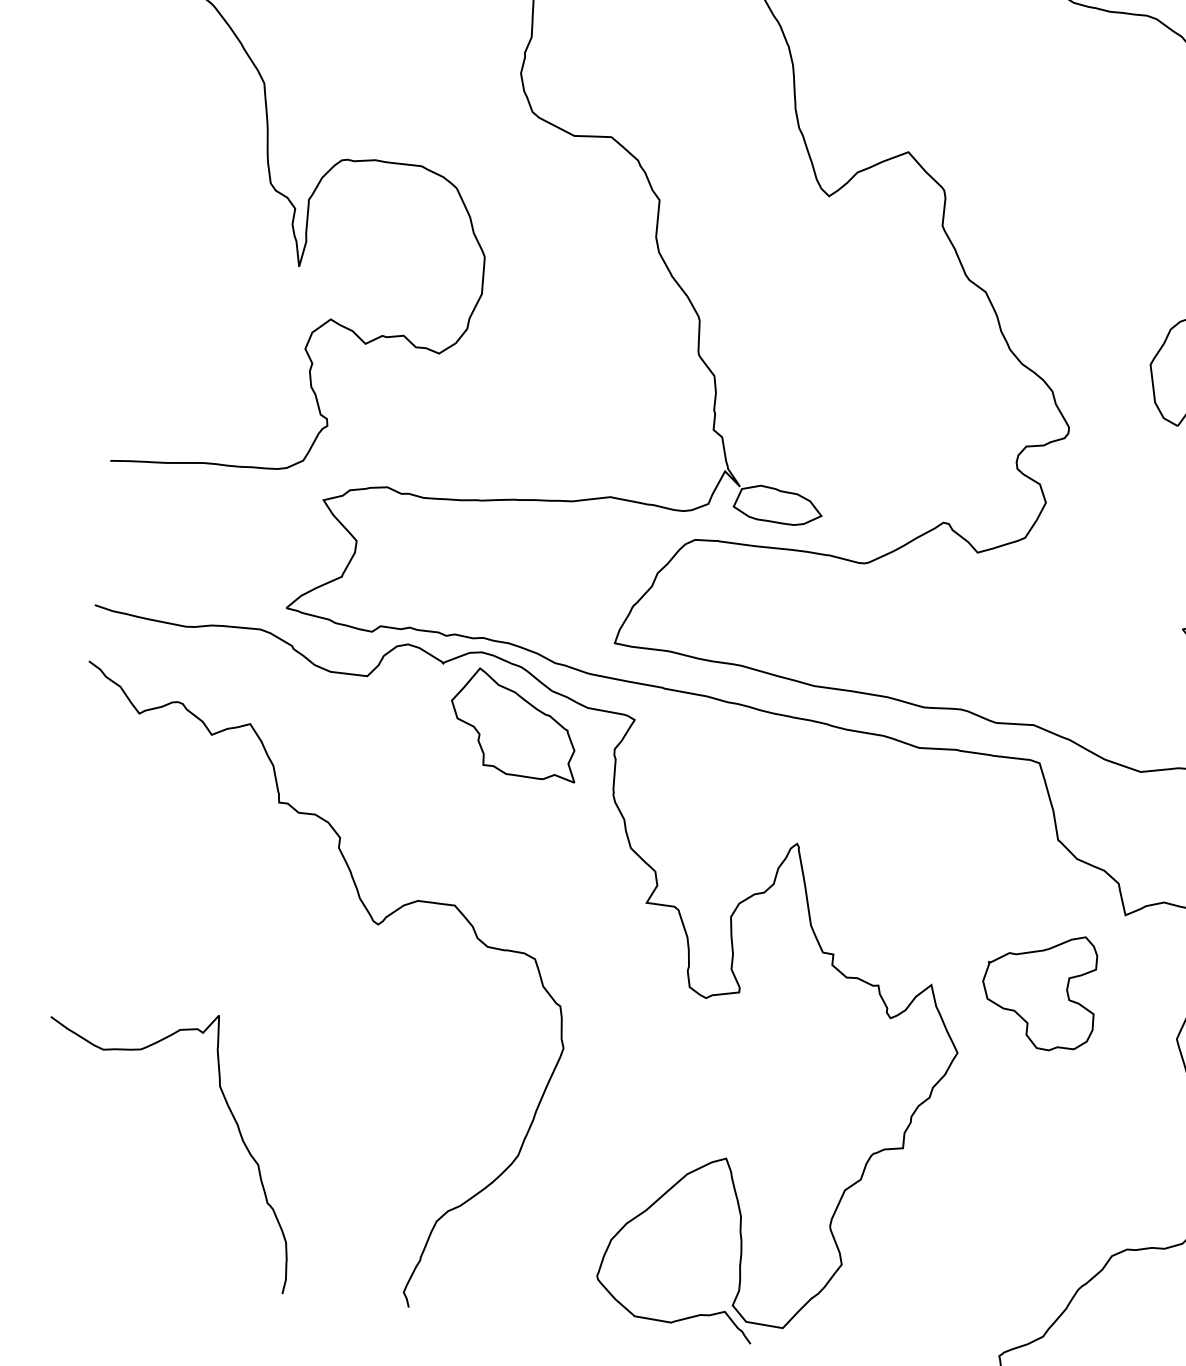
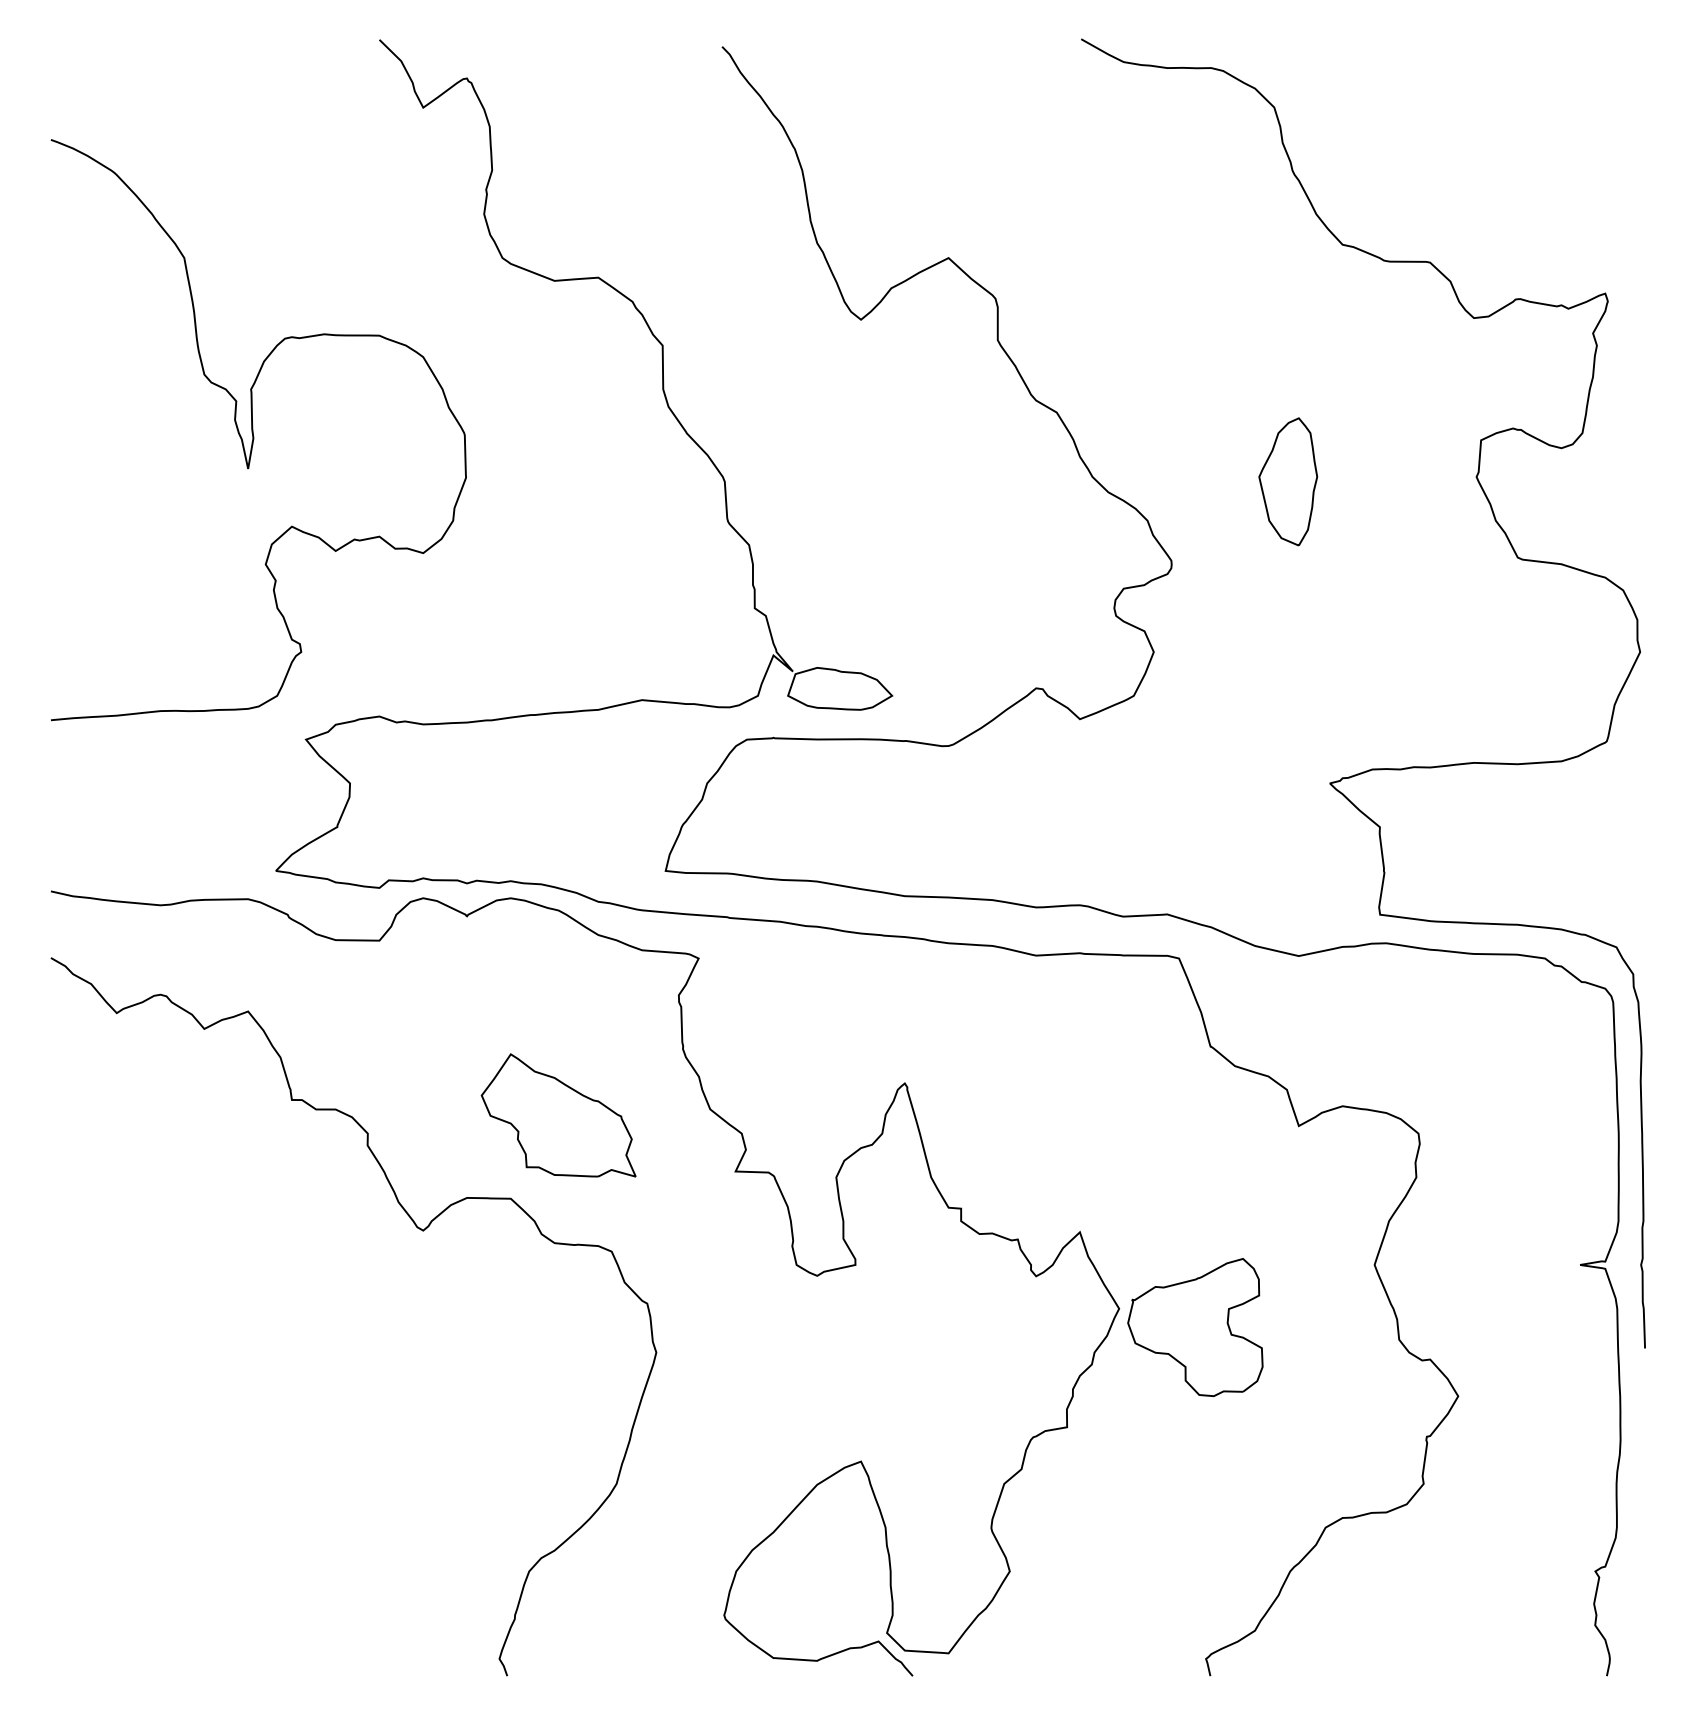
part: (514, 724) -> (558, 1115), moved
part: (1039, 990) -> (1195, 1327), moved
curve: (232, 1116) -> (276, 1474), removed

